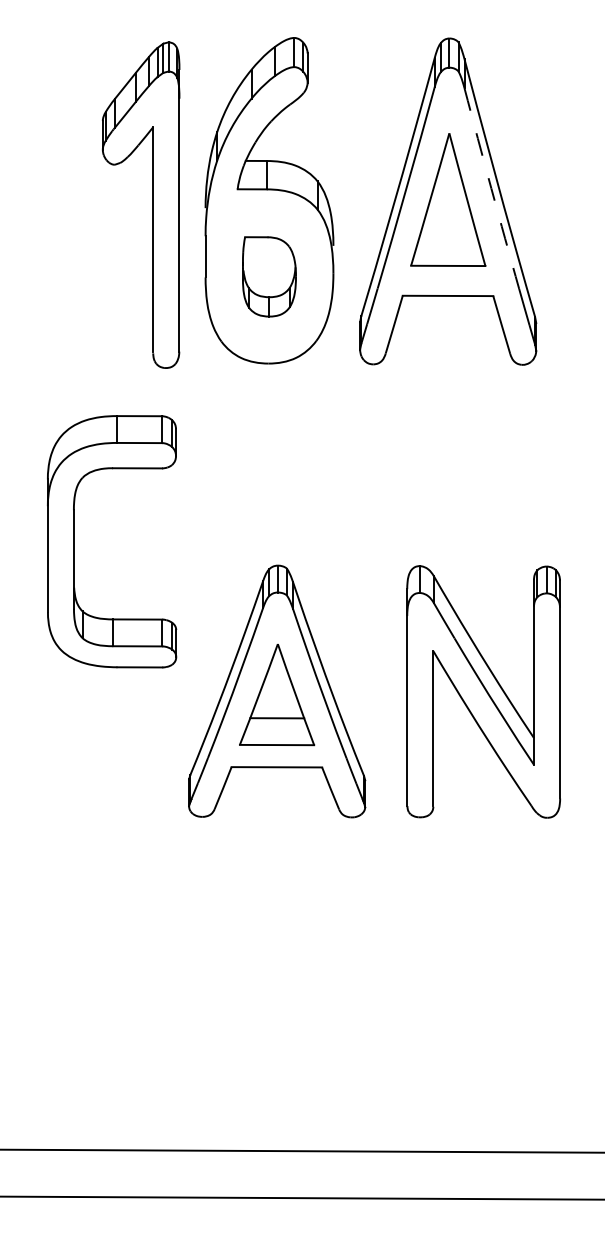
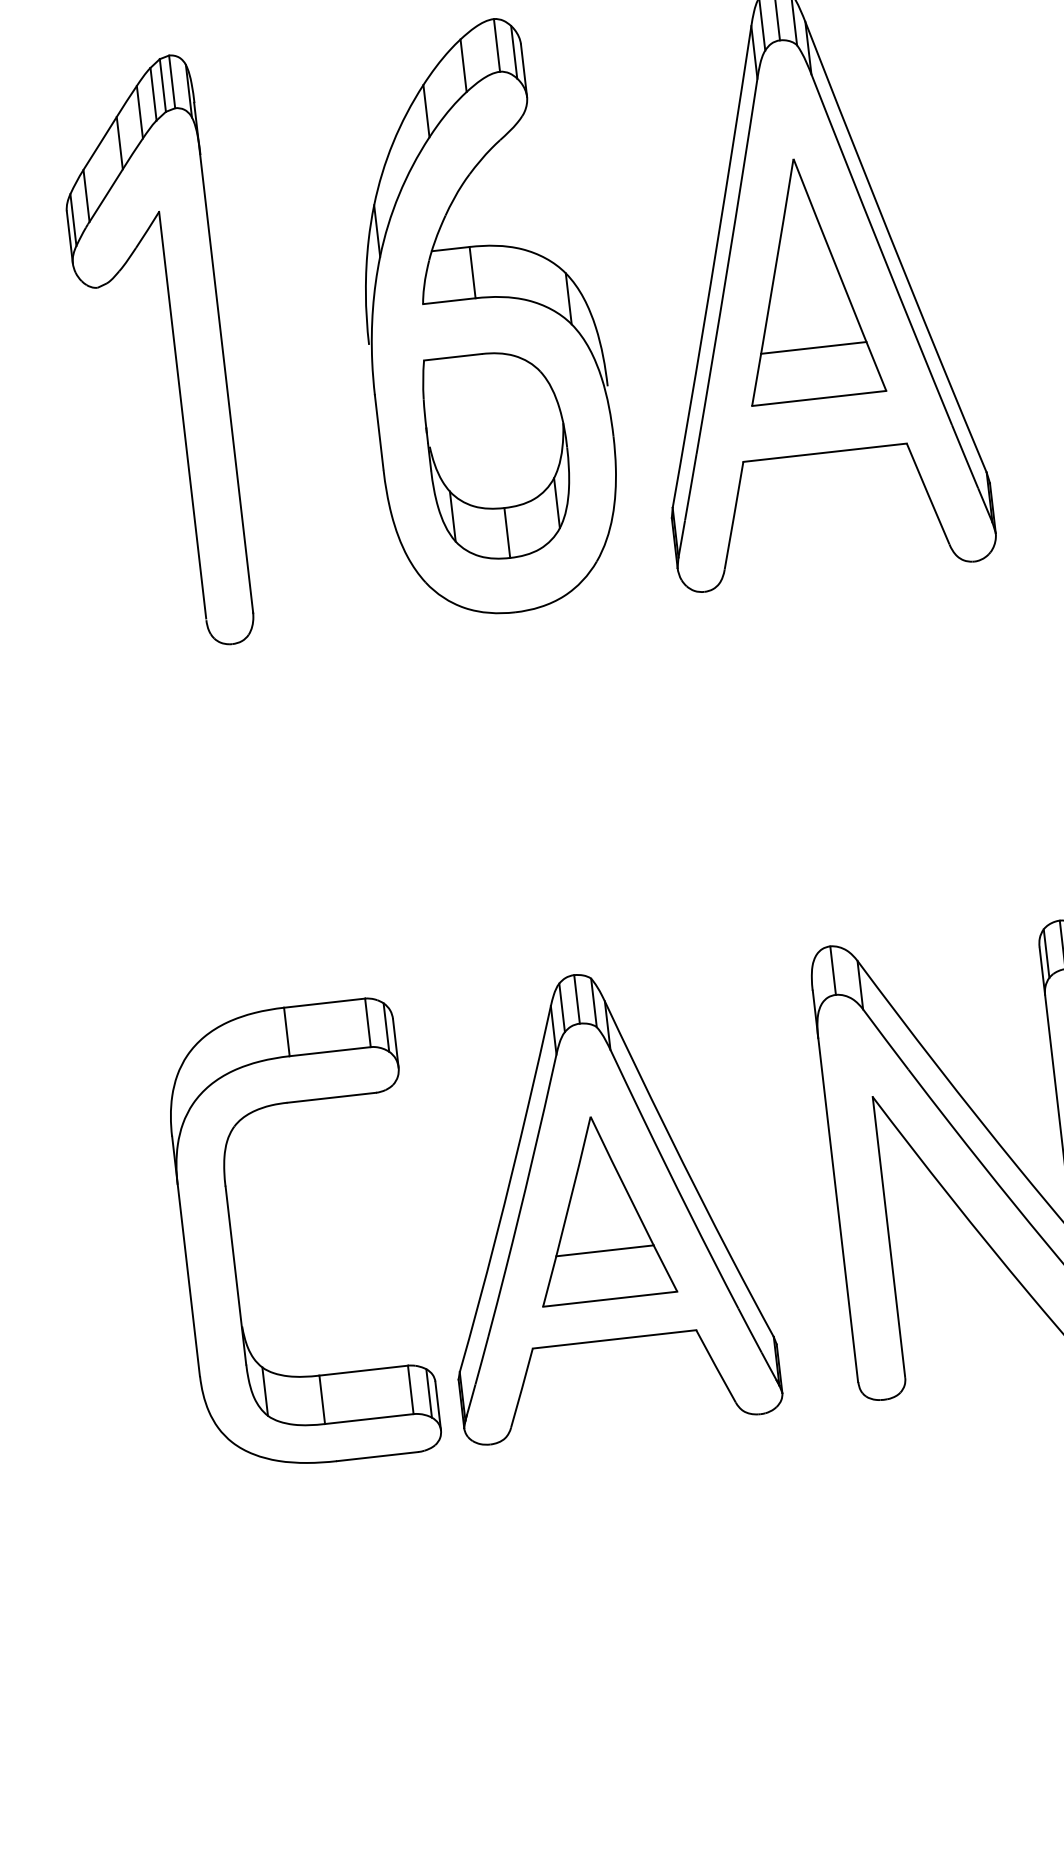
arc: (491, 188) -> (881, 249), dashed -> solid
part: (152, 204) -> (173, 351), moved
line: (448, 237) -> (813, 347), added
part: (269, 276) -> (498, 454), size x1.43
part: (74, 541) -> (233, 1243), moved

